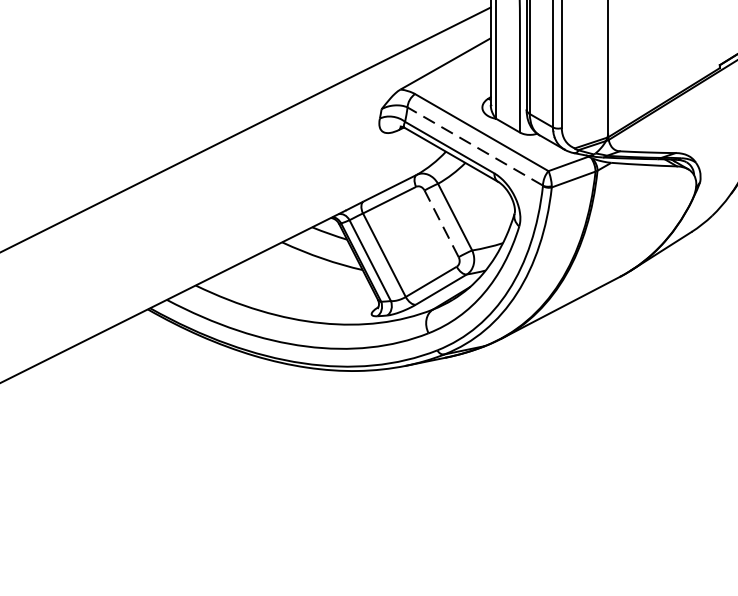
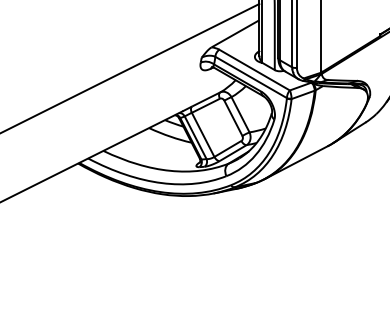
line: (474, 146) -> (250, 77), dashed -> solid
line: (441, 224) -> (233, 118), dashed -> solid

